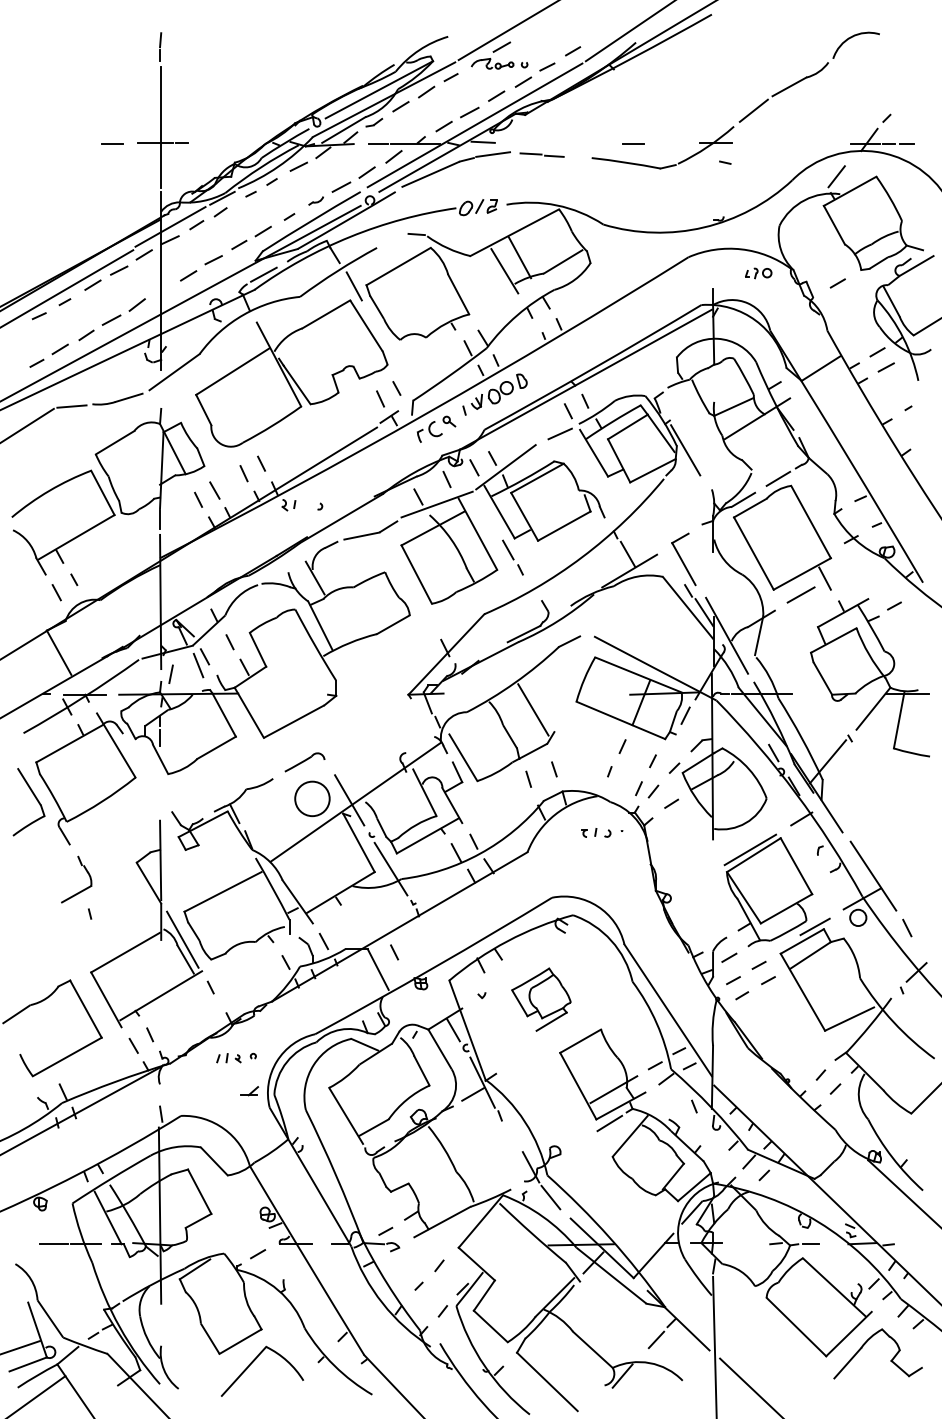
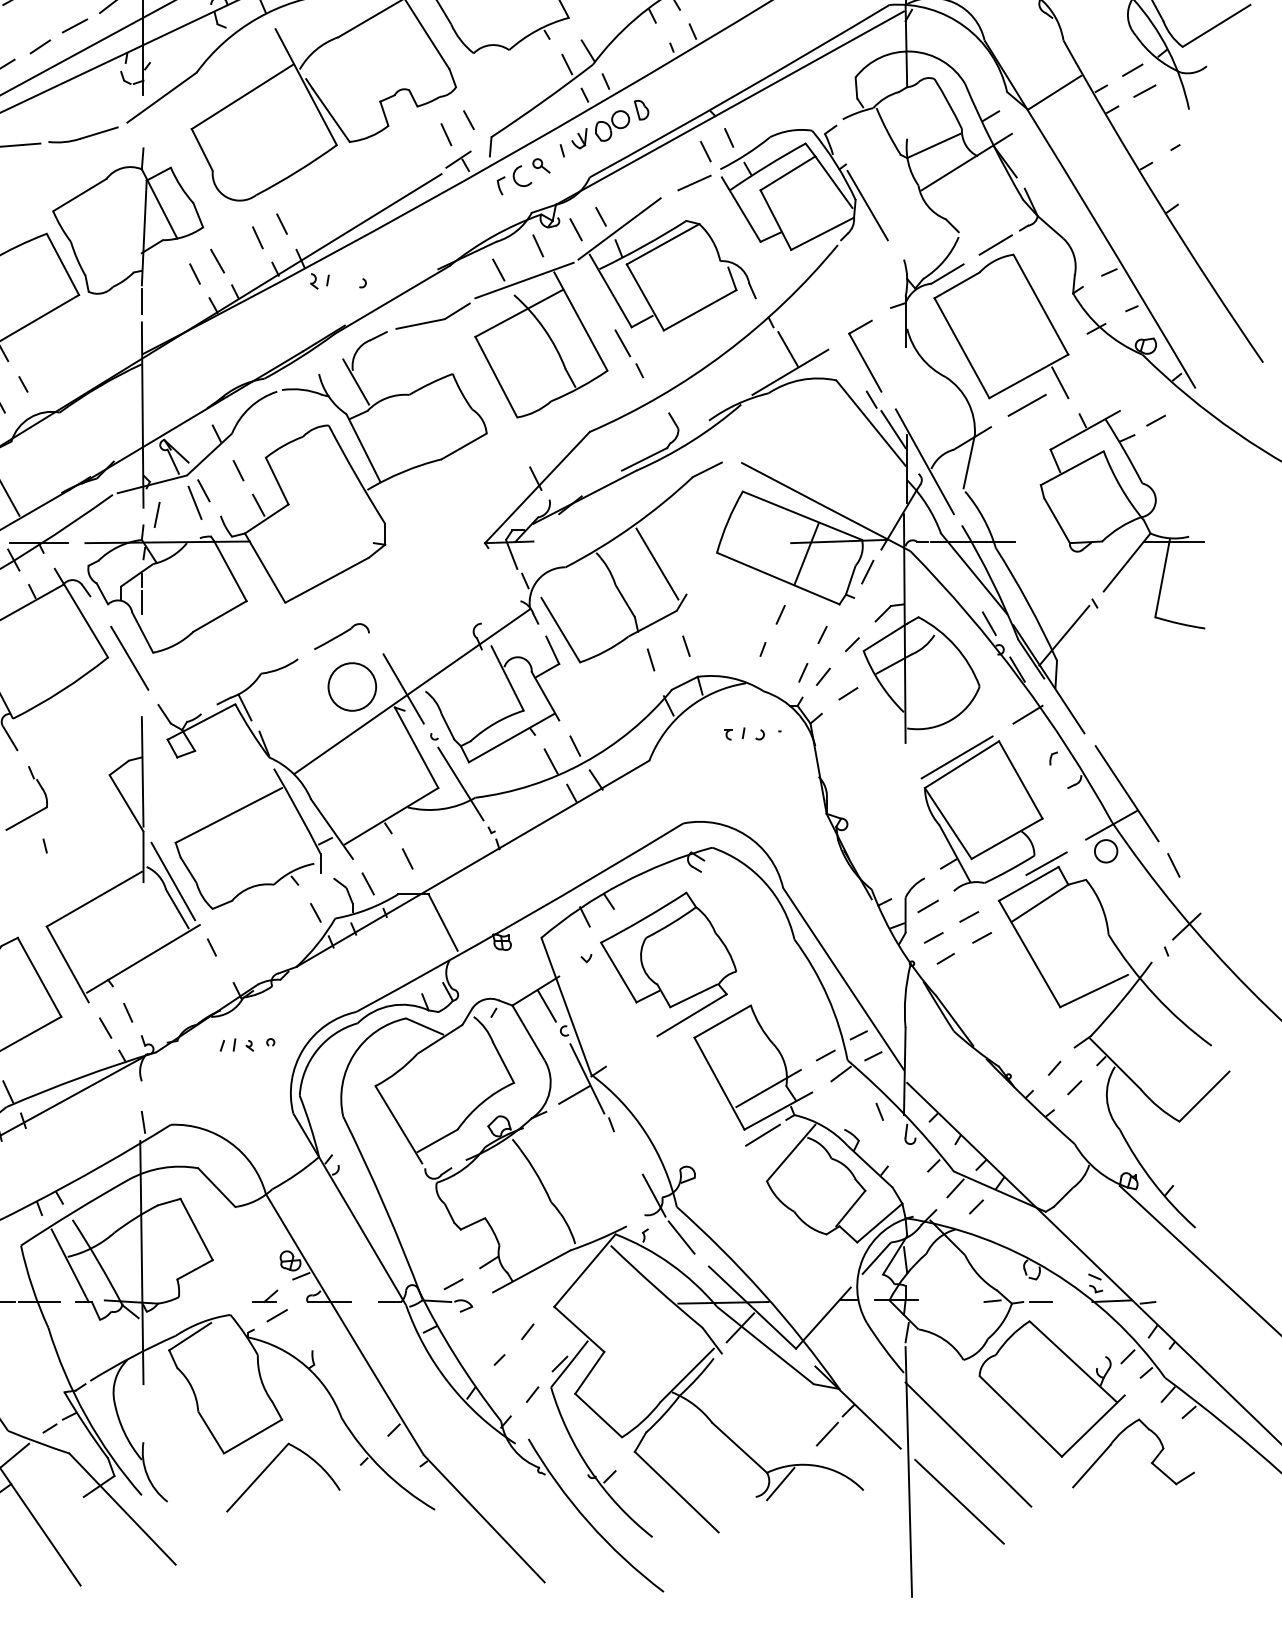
line: (150, 777) -> (128, 657), added
line: (394, 952) -> (407, 859), moved
part: (541, 999) -> (668, 964), size x1.67
part: (249, 1091) -> (265, 1296), moved
line: (758, 1347) -> (968, 1444), added

